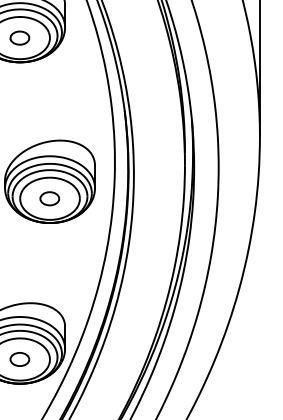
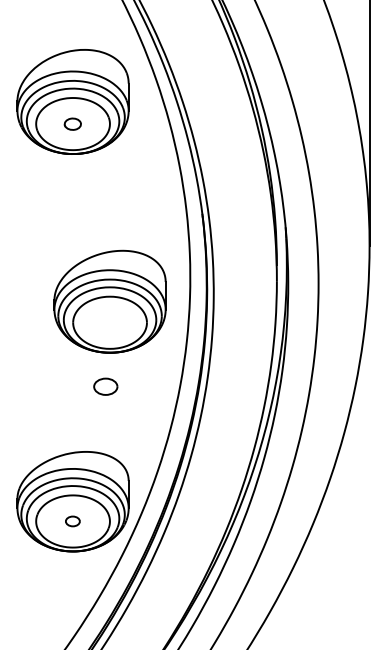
part: (19, 38) -> (72, 124), size x0.7
part: (49, 198) -> (105, 386), moved
part: (19, 359) -> (72, 521), size x0.6

